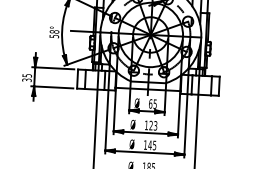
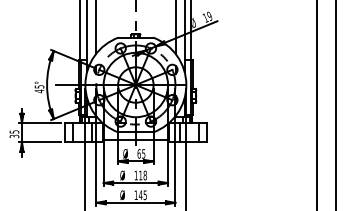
text: (54, 34) -> (39, 89), 58° -> 45°
text: (152, 125) -> (142, 175), 123 -> 118

